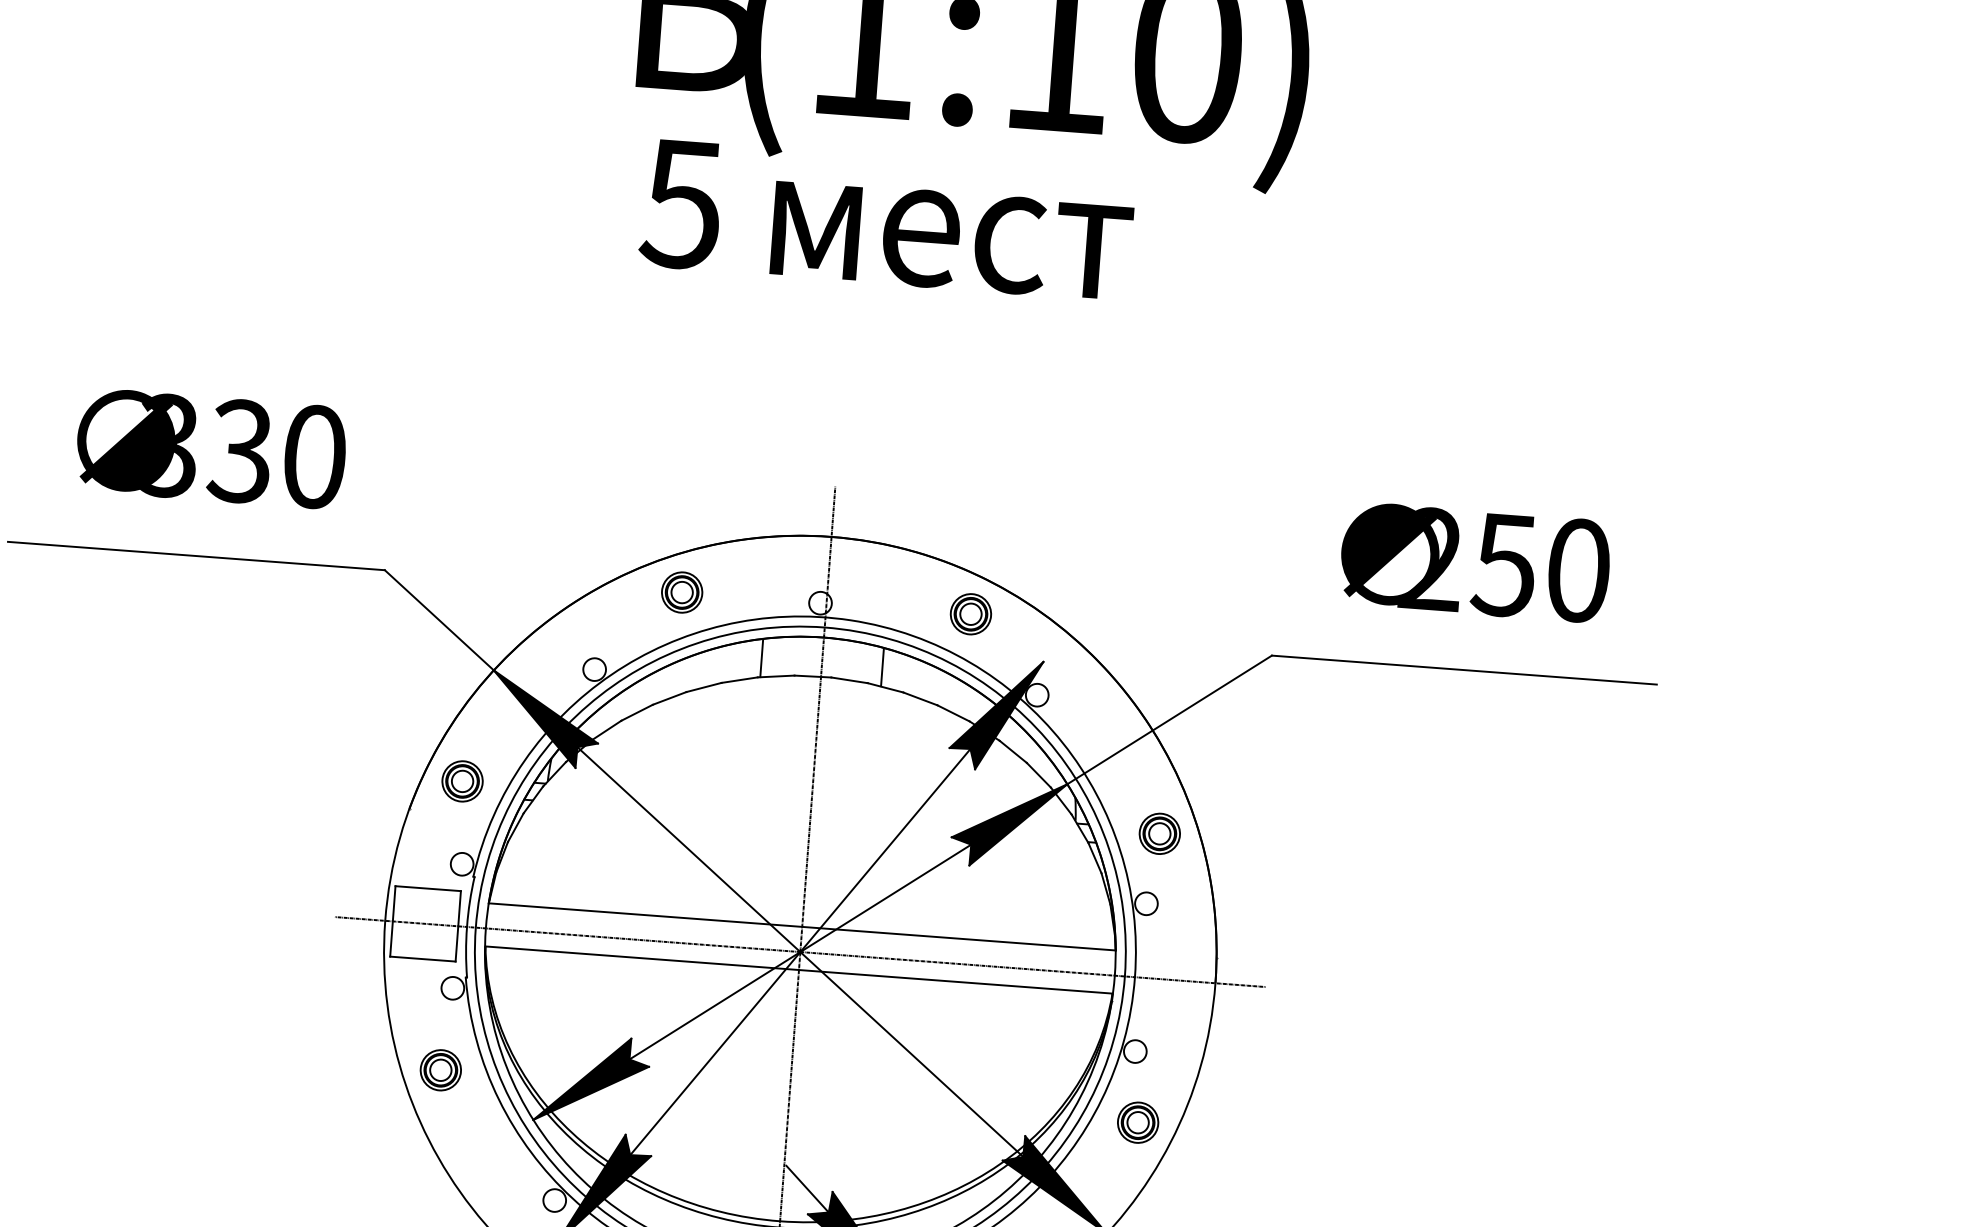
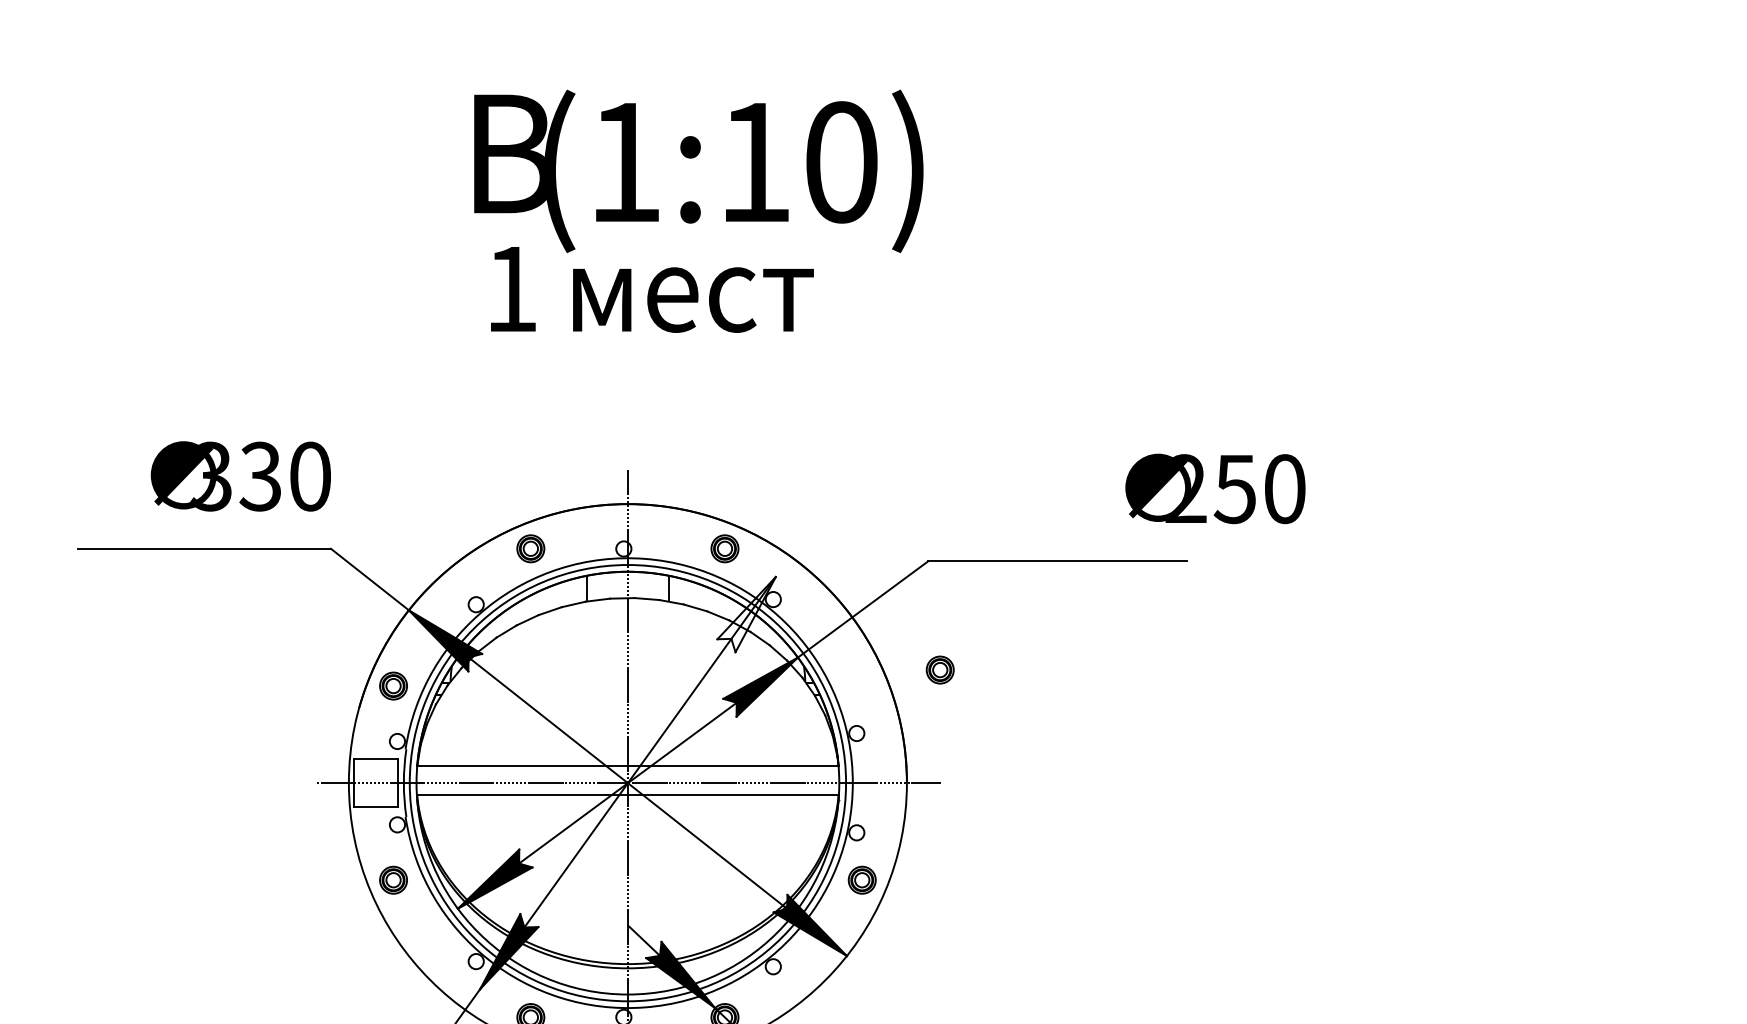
text: (680, 204) -> (510, 289), 5 -> 1
text: (210, 448) -> (240, 476), moved
text: (1475, 561) -> (1215, 488), moved
fill: (995, 714) -> (746, 614), removed
part: (1158, 832) -> (939, 669), moved

